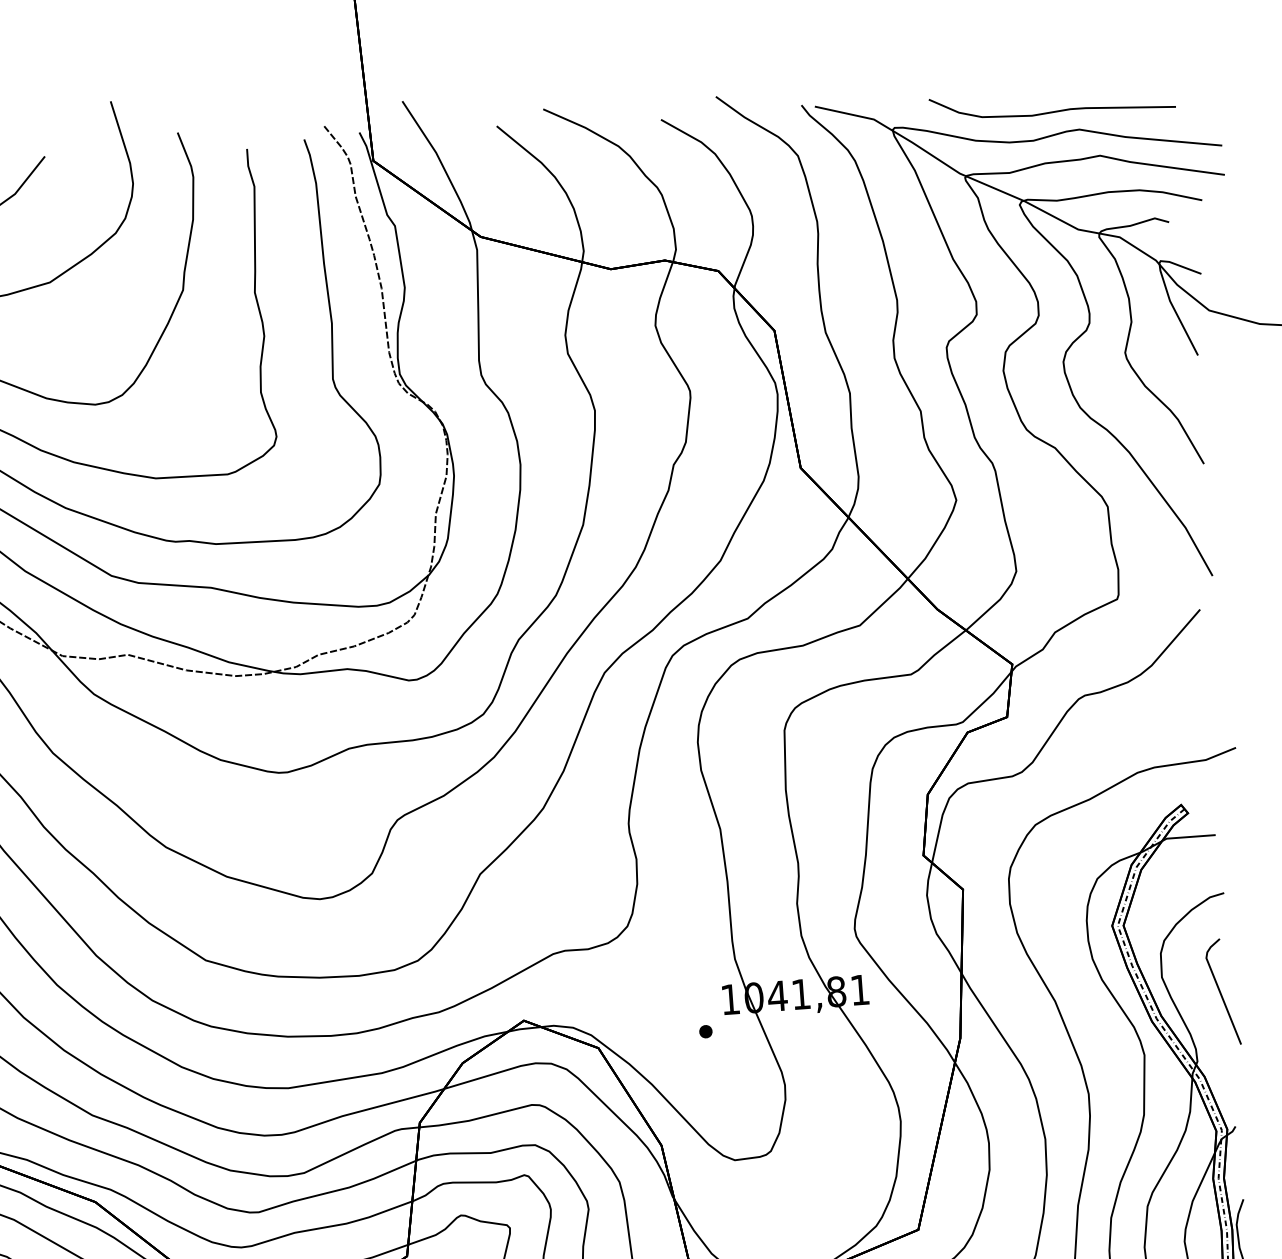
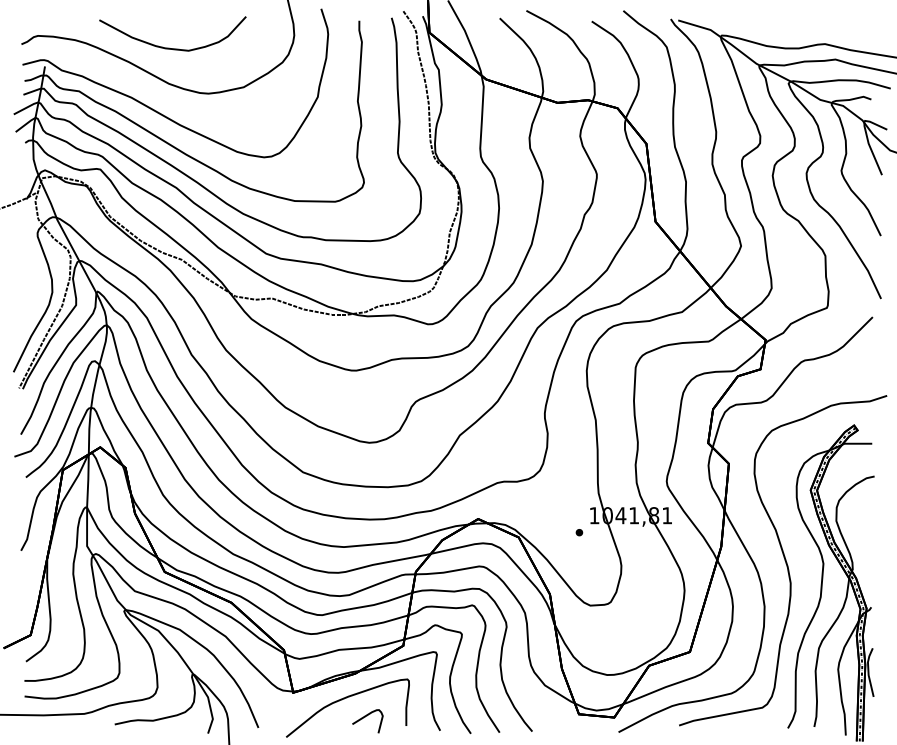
curve: (1051, 110) -> (810, 32), removed
line: (1222, 991) -> (869, 531), removed

